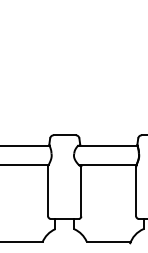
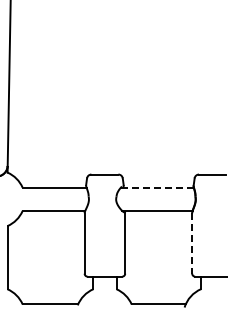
line: (106, 145) -> (156, 187), solid -> dashed
line: (136, 191) -> (192, 243), solid -> dashed

